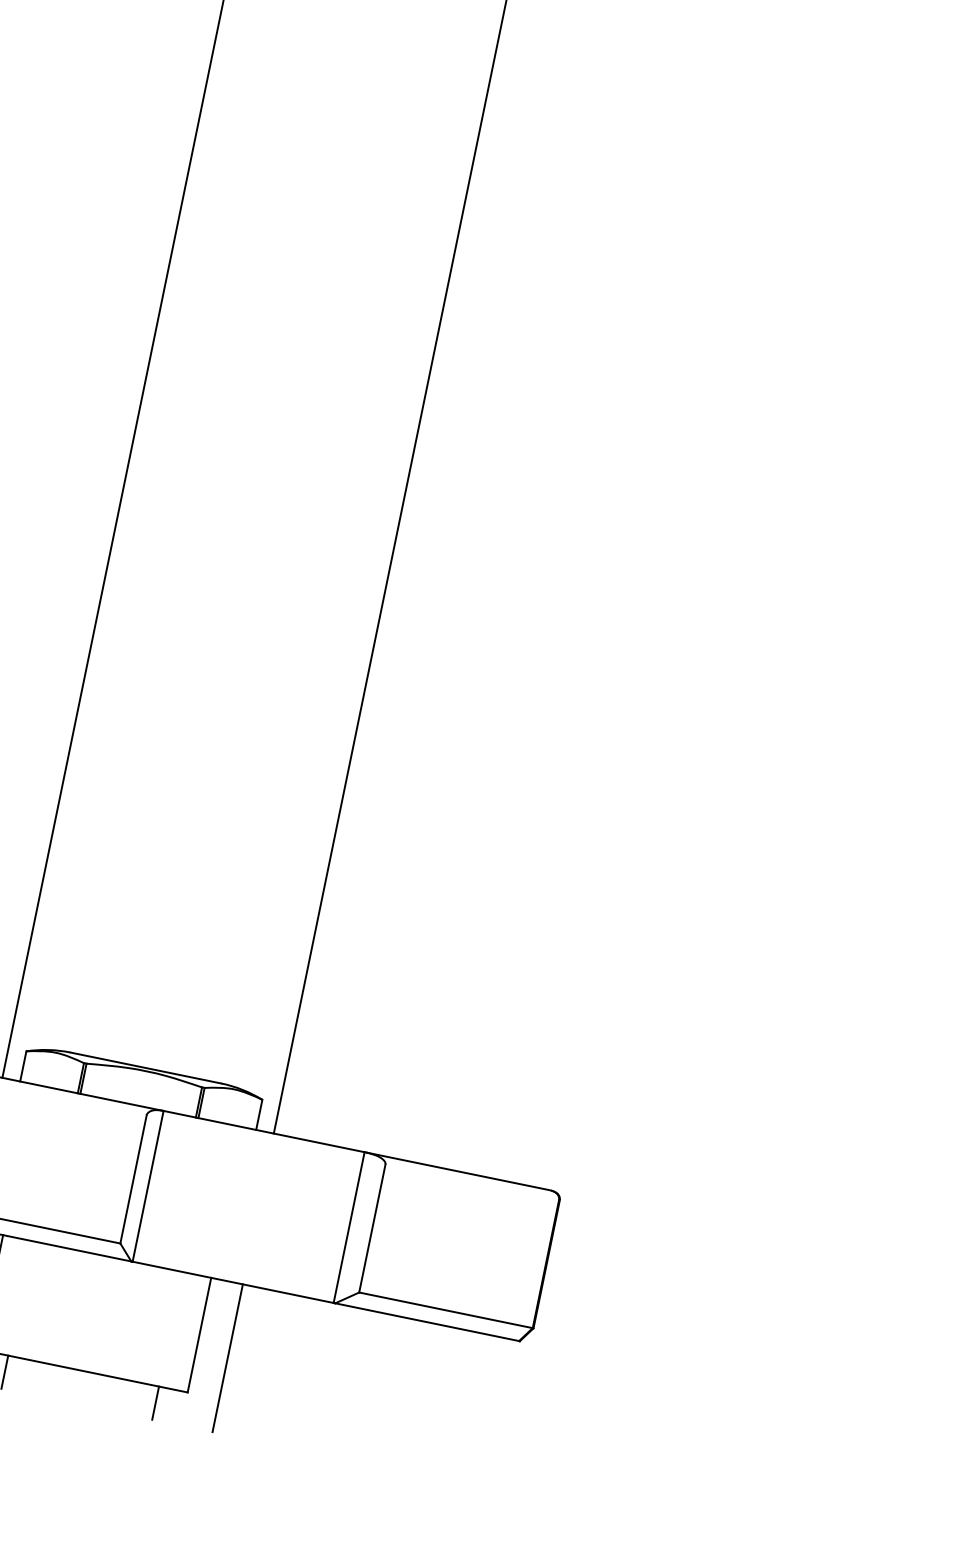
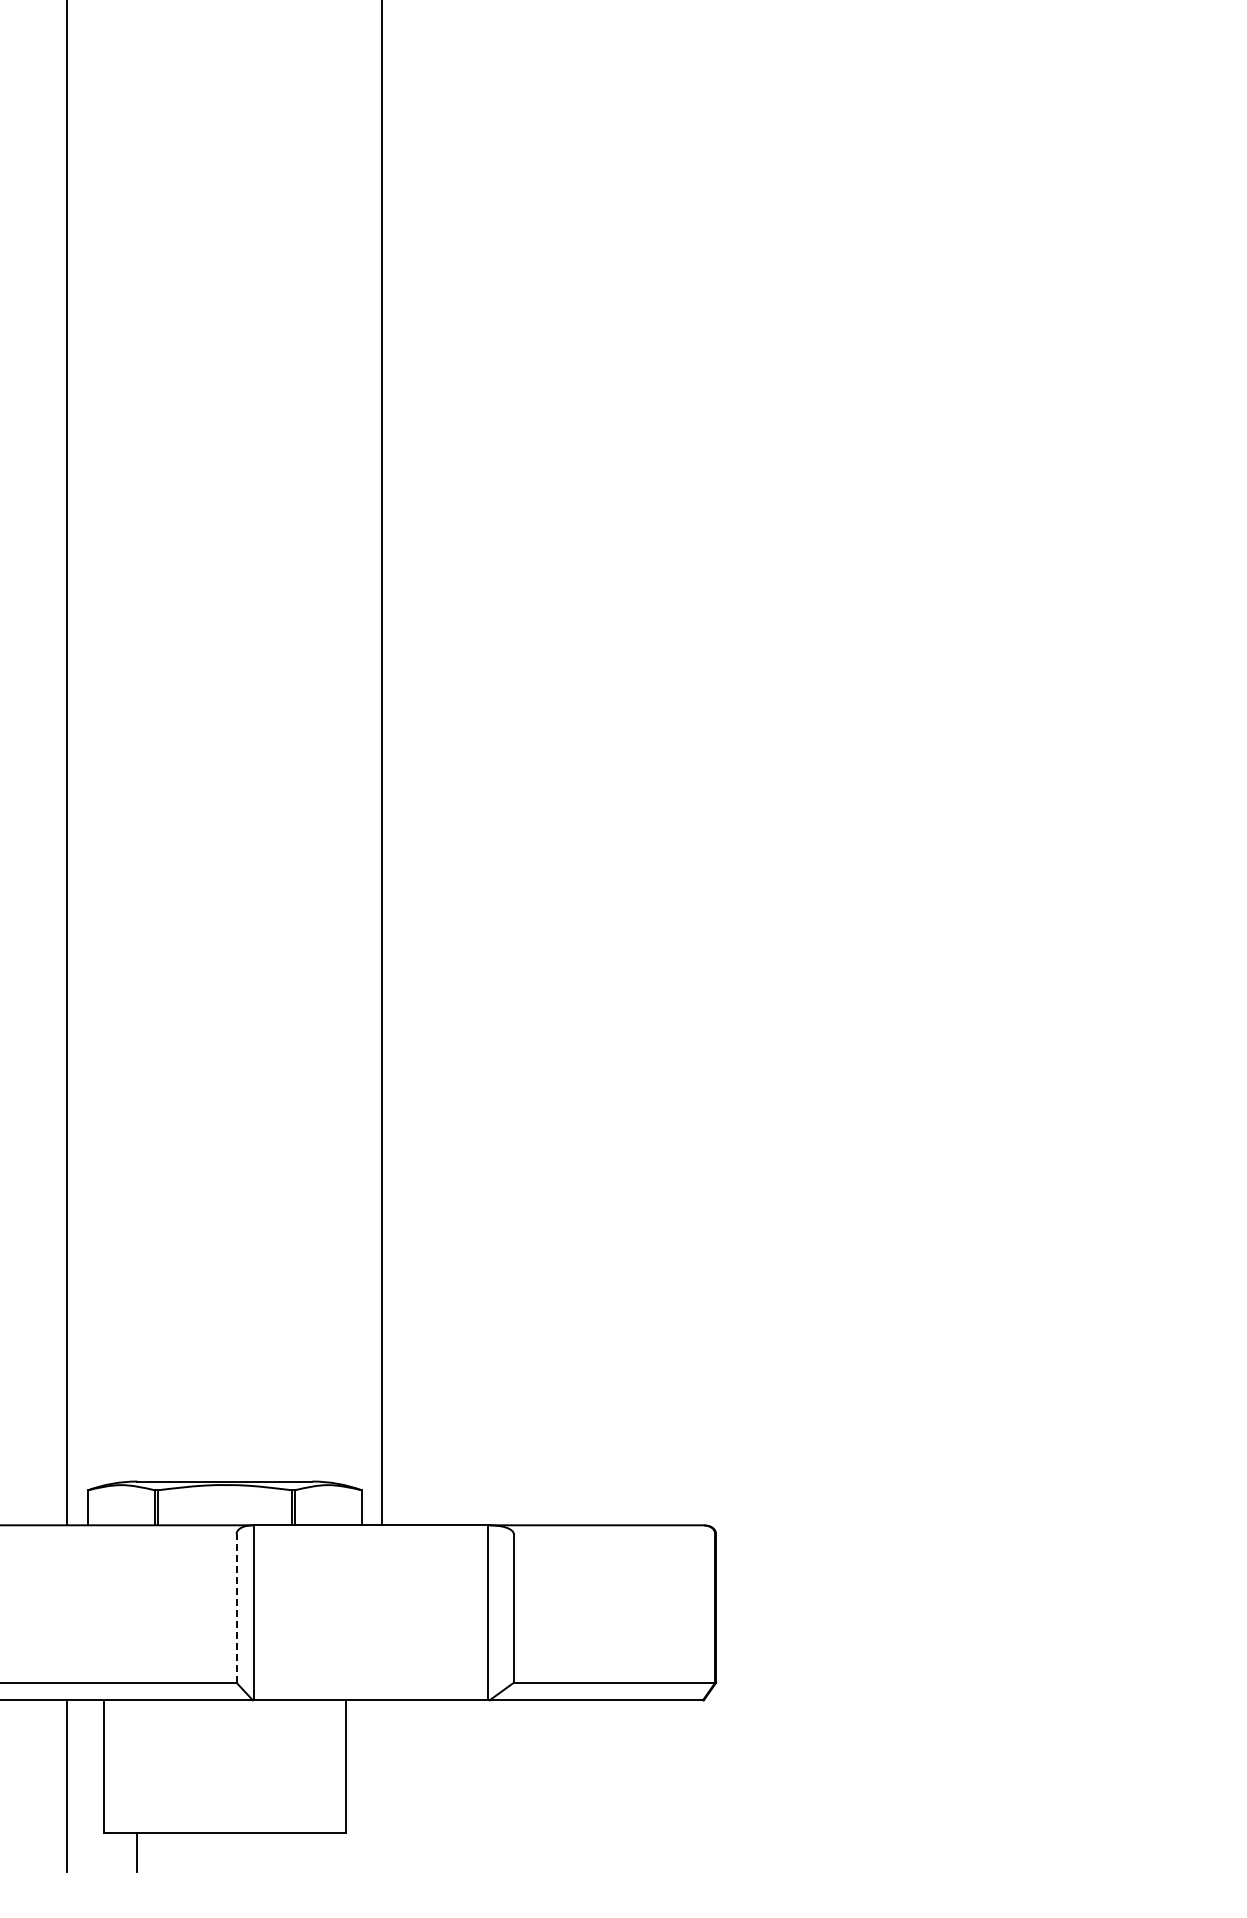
line: (133, 1178) -> (236, 1607), solid -> dashed
line: (227, 1357) -> (382, 1785), removed
line: (155, 1403) -> (312, 1852), removed

